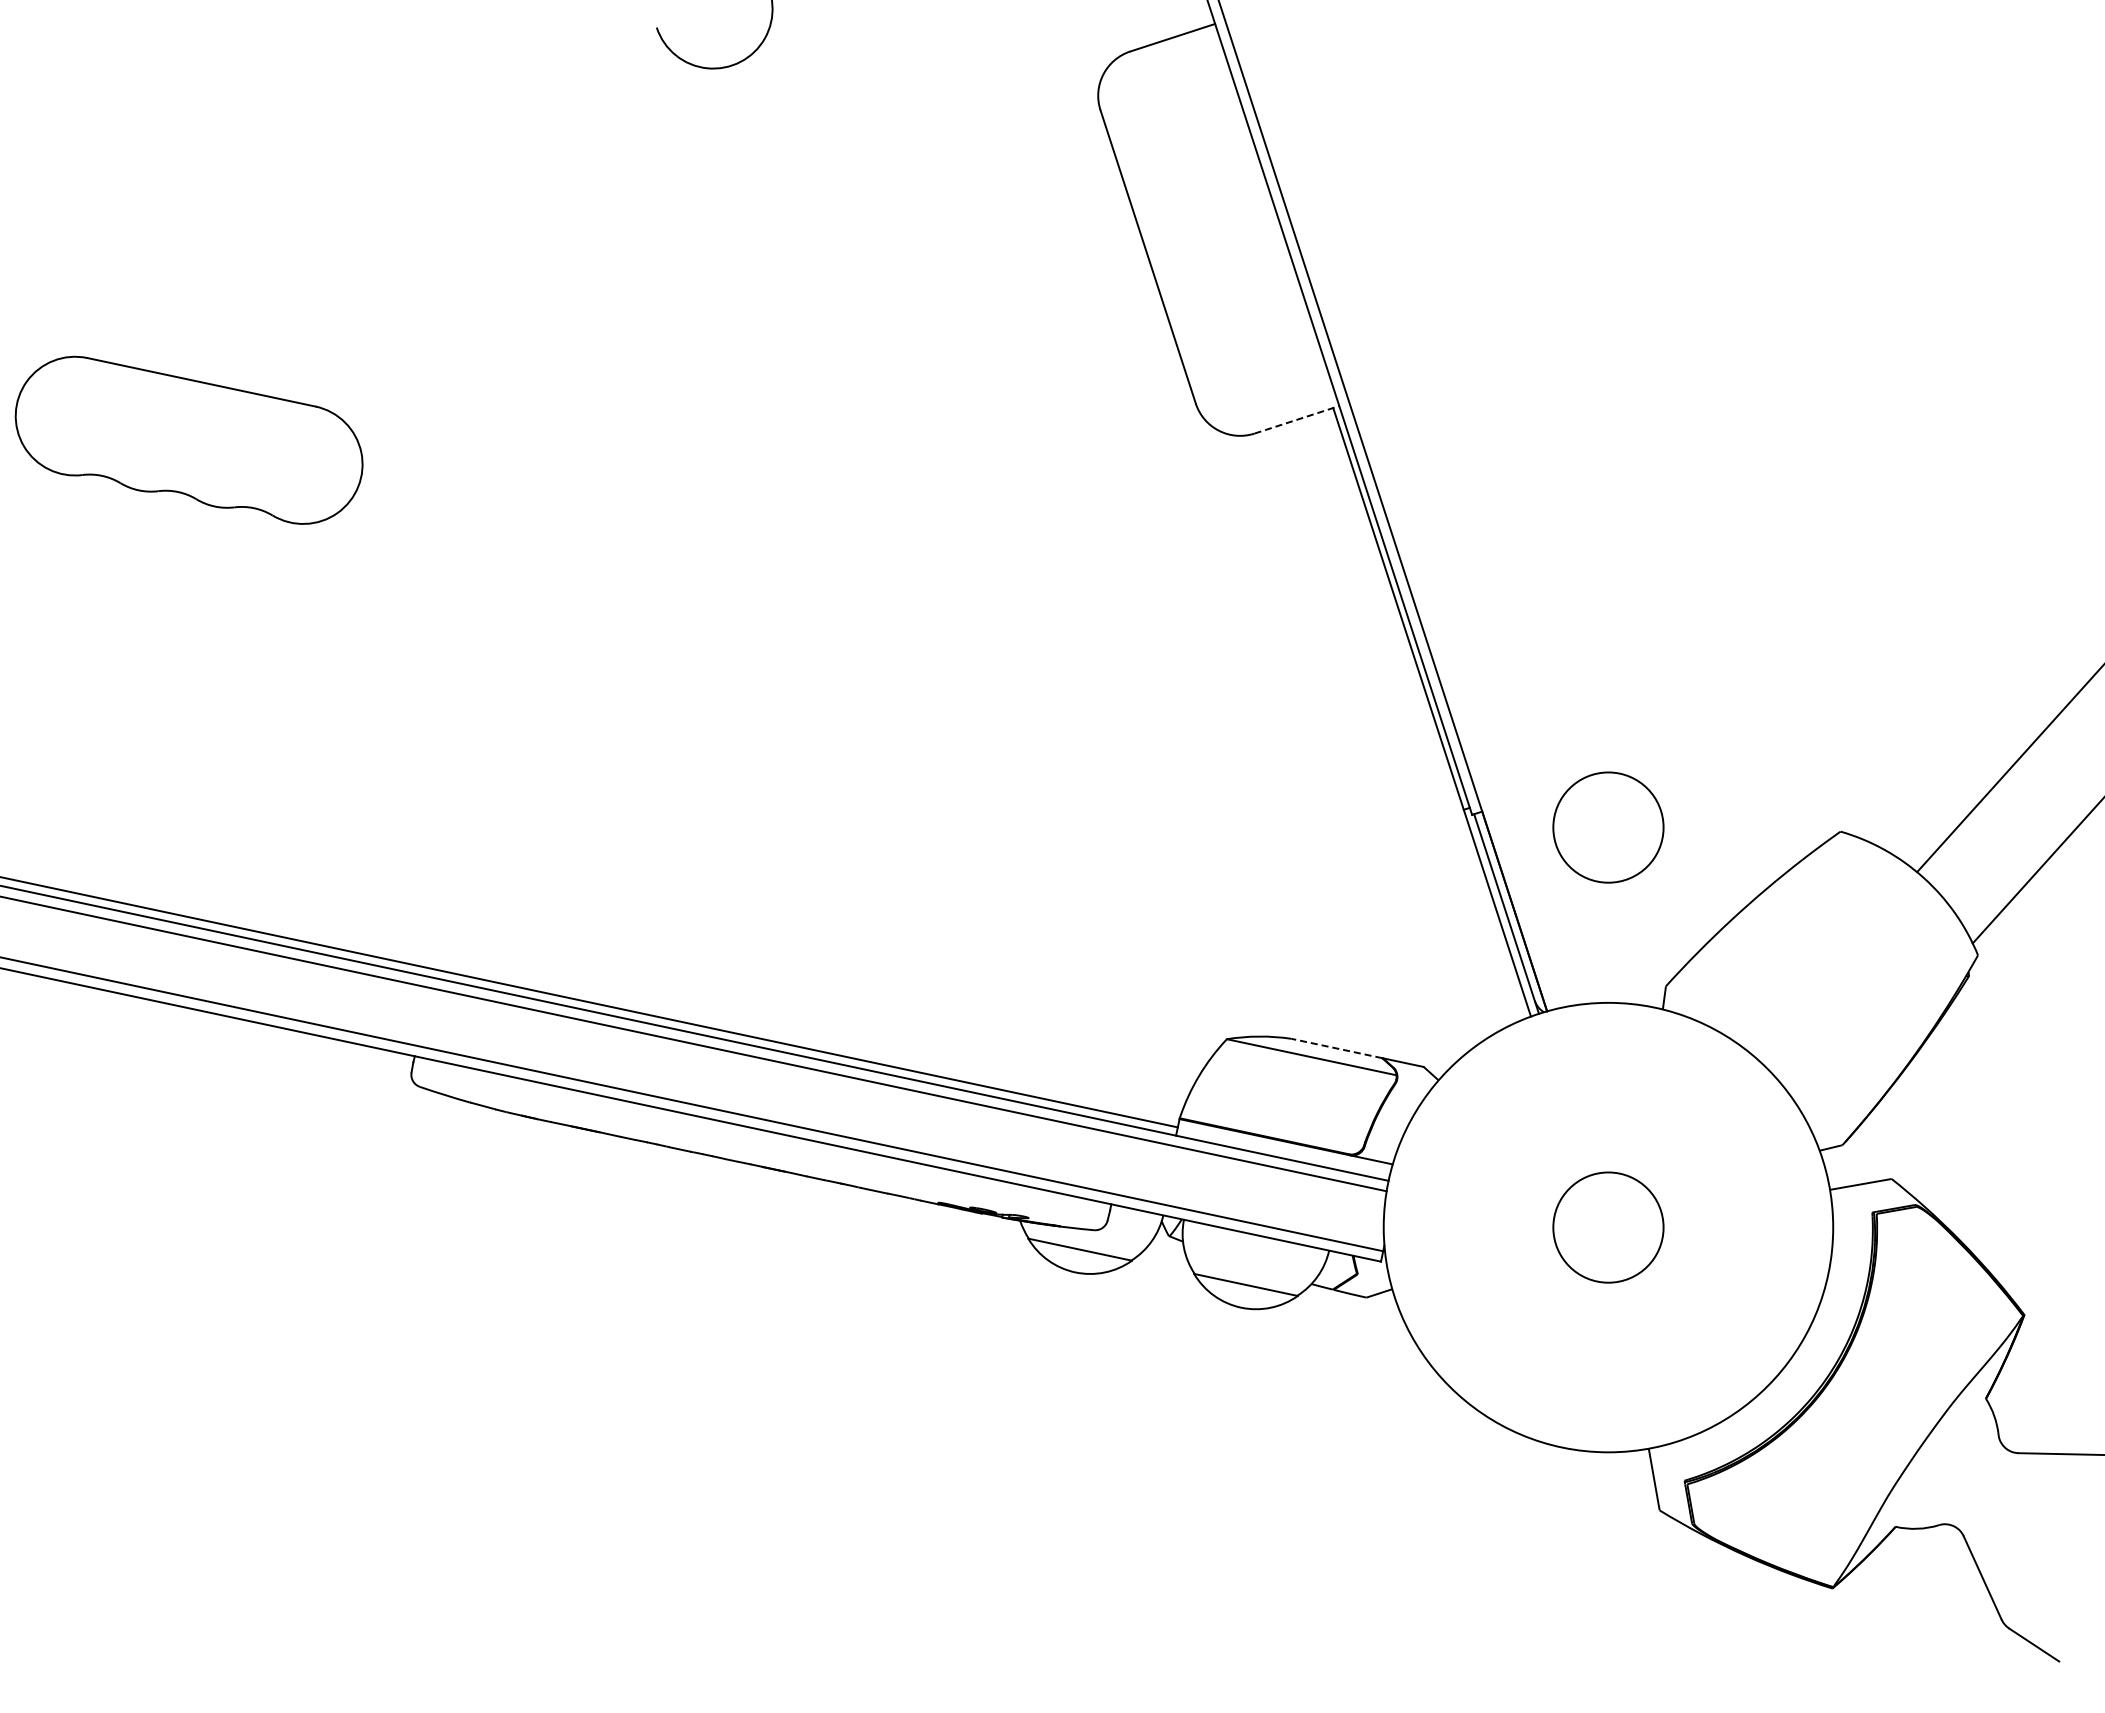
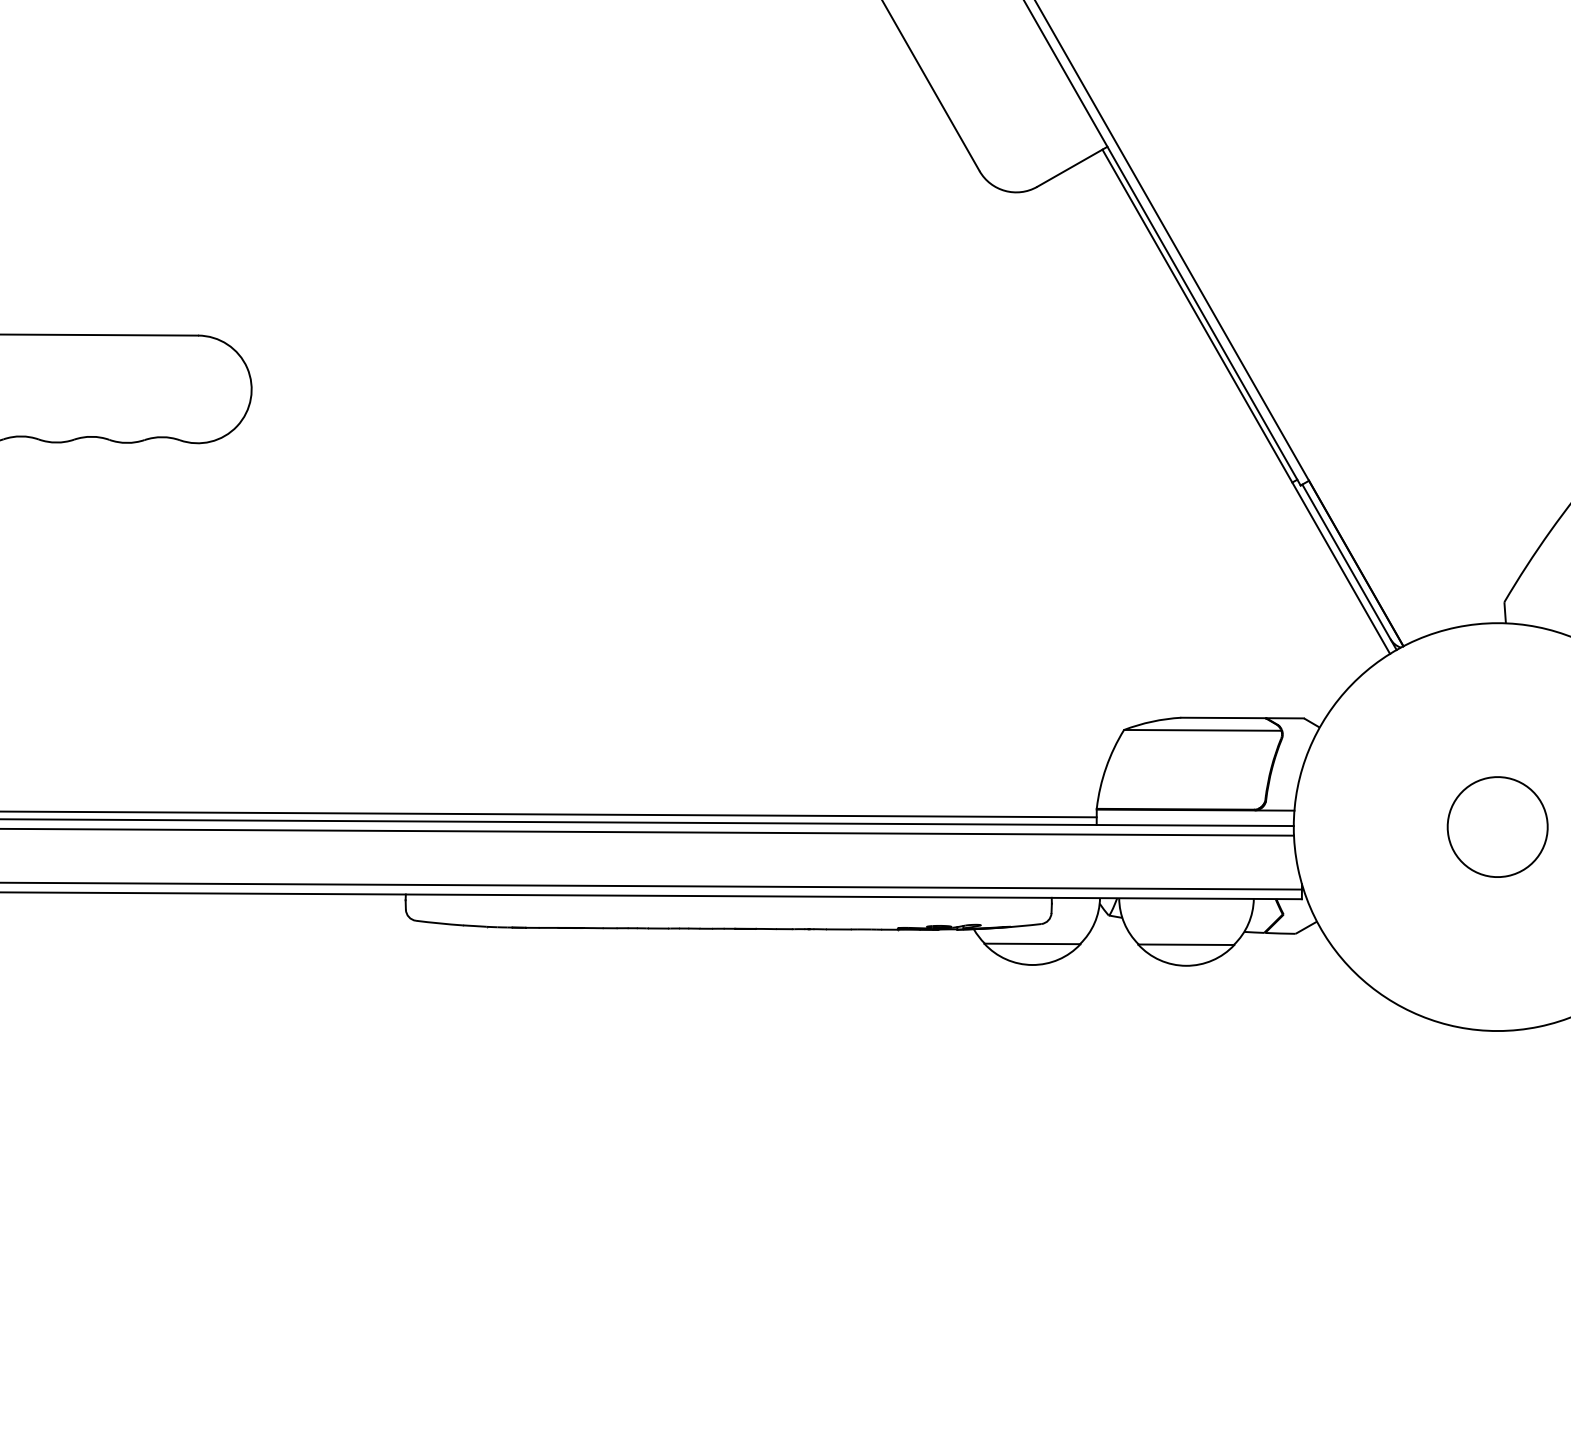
line: (1296, 419) -> (1071, 166), dashed -> solid
circle: (1608, 827) -> (1424, 471), removed
line: (1336, 1048) -> (1223, 718), dashed -> solid

